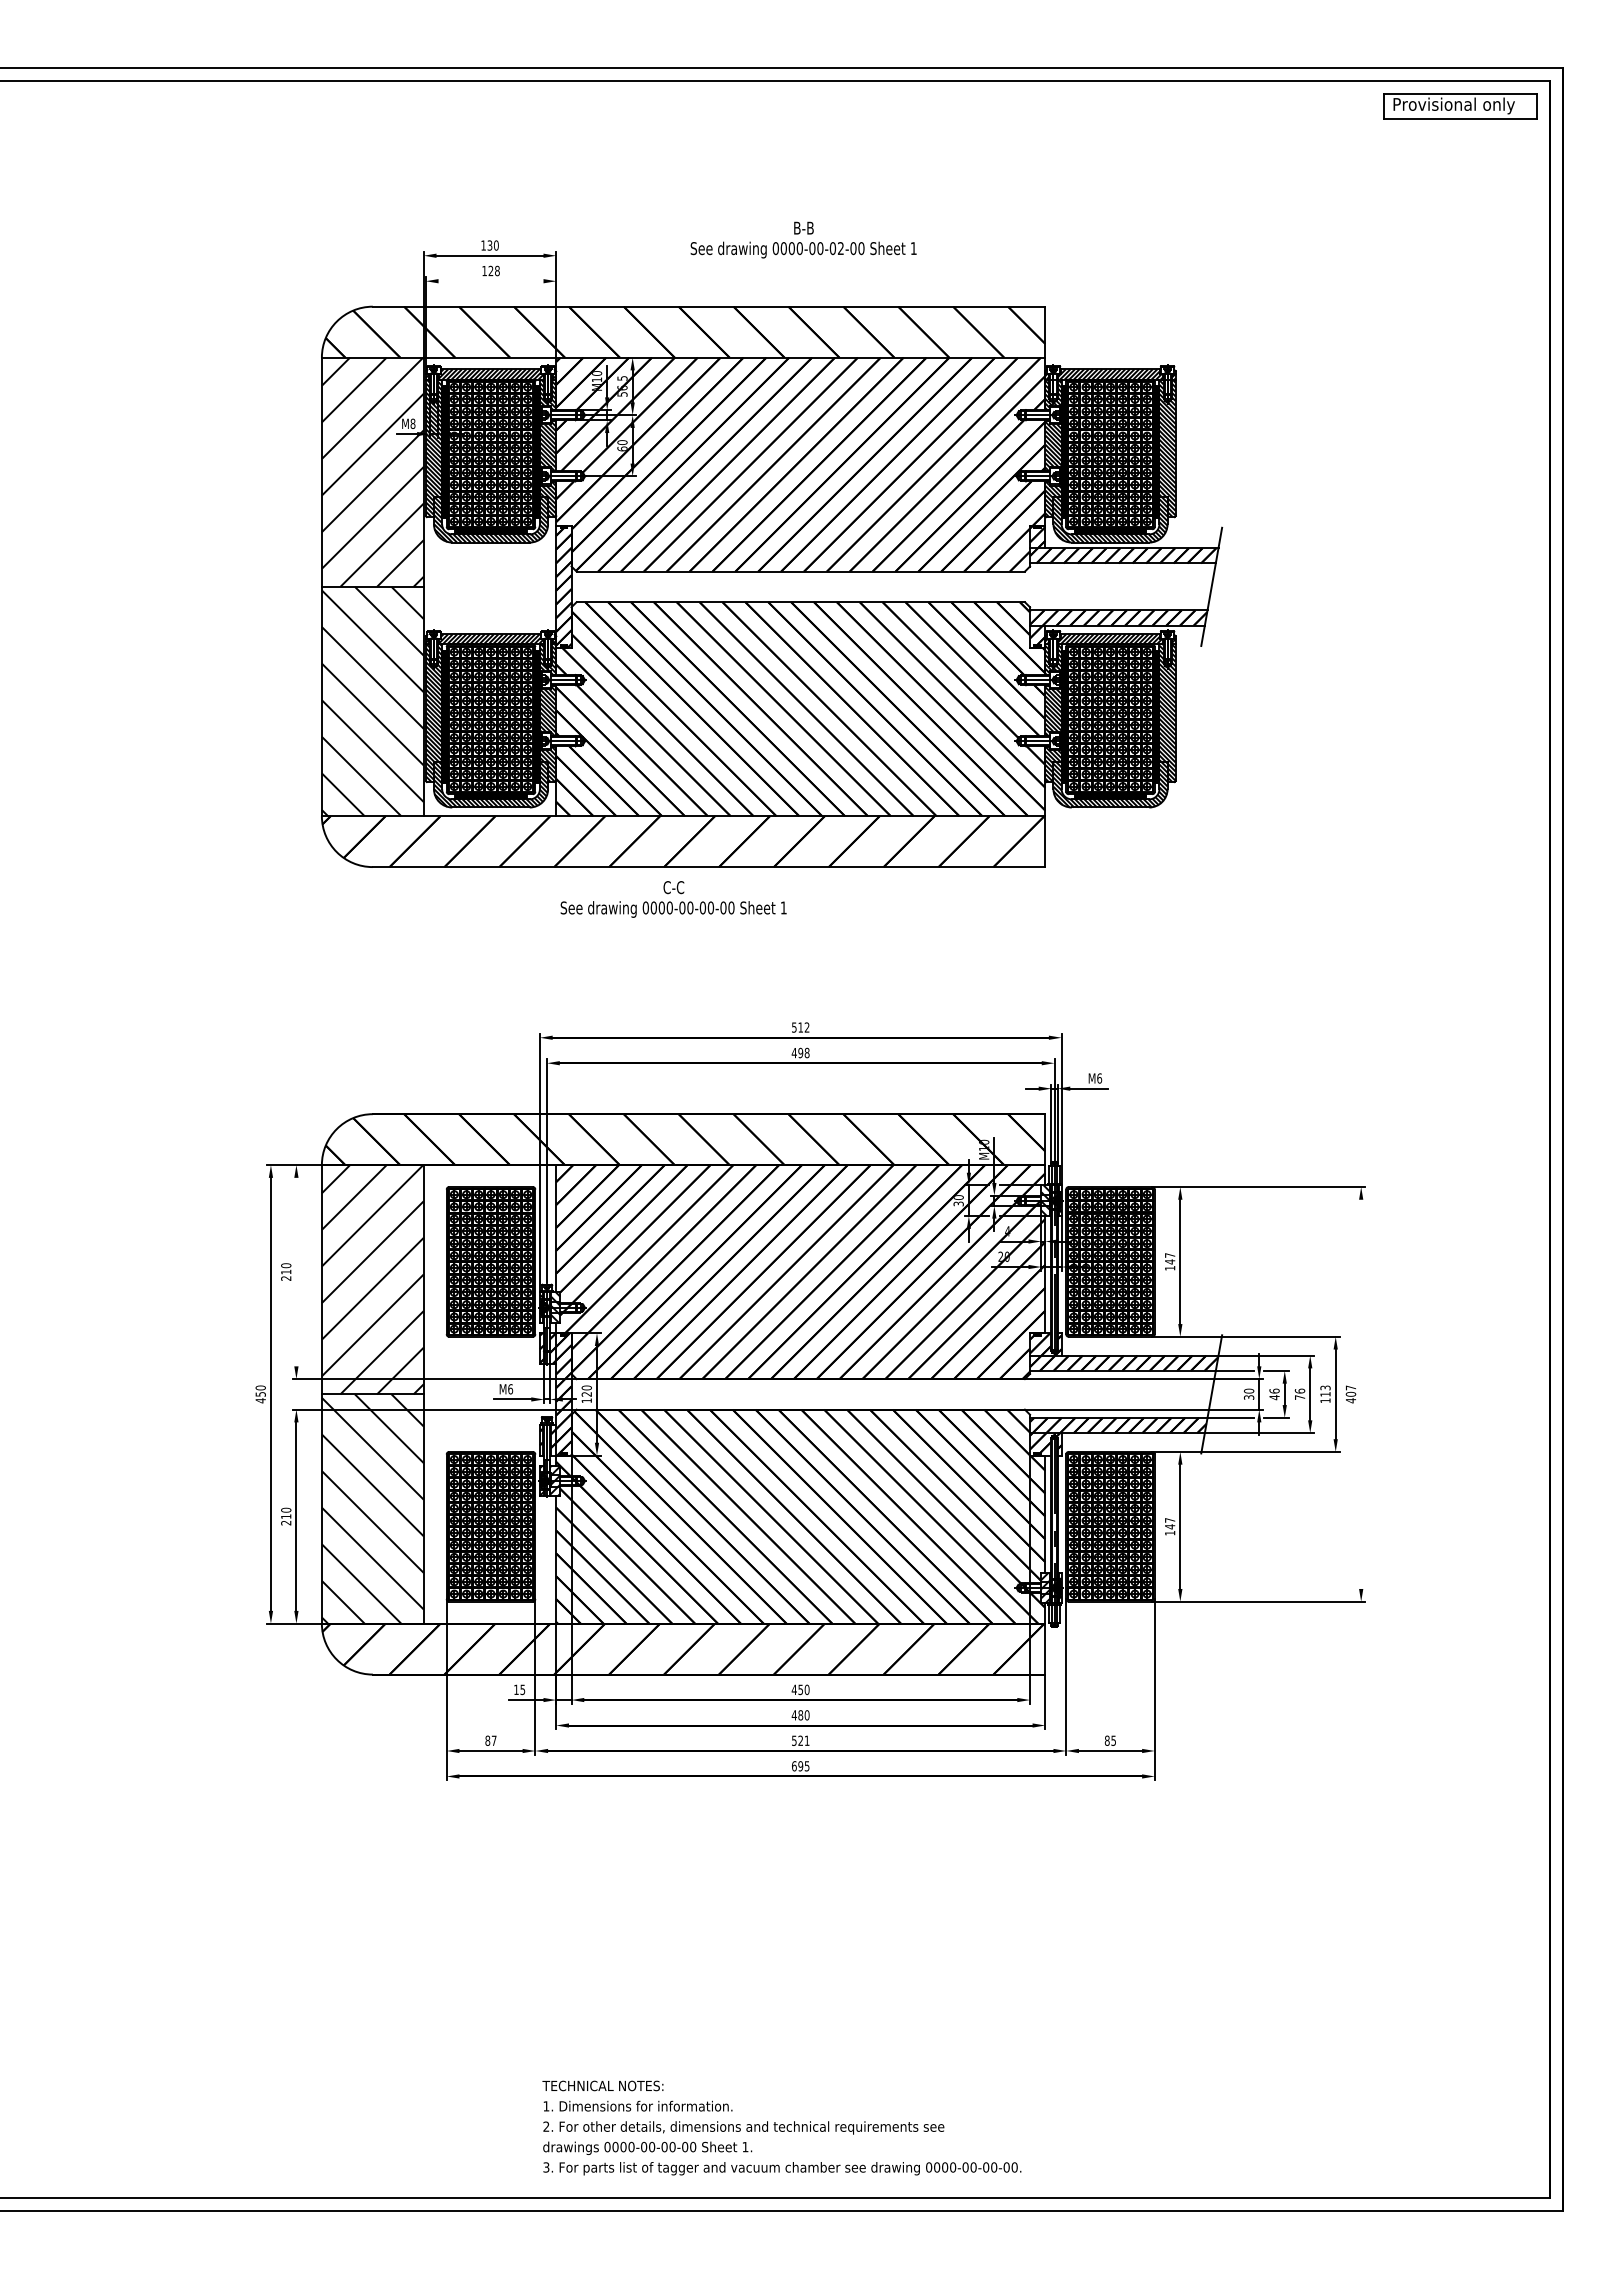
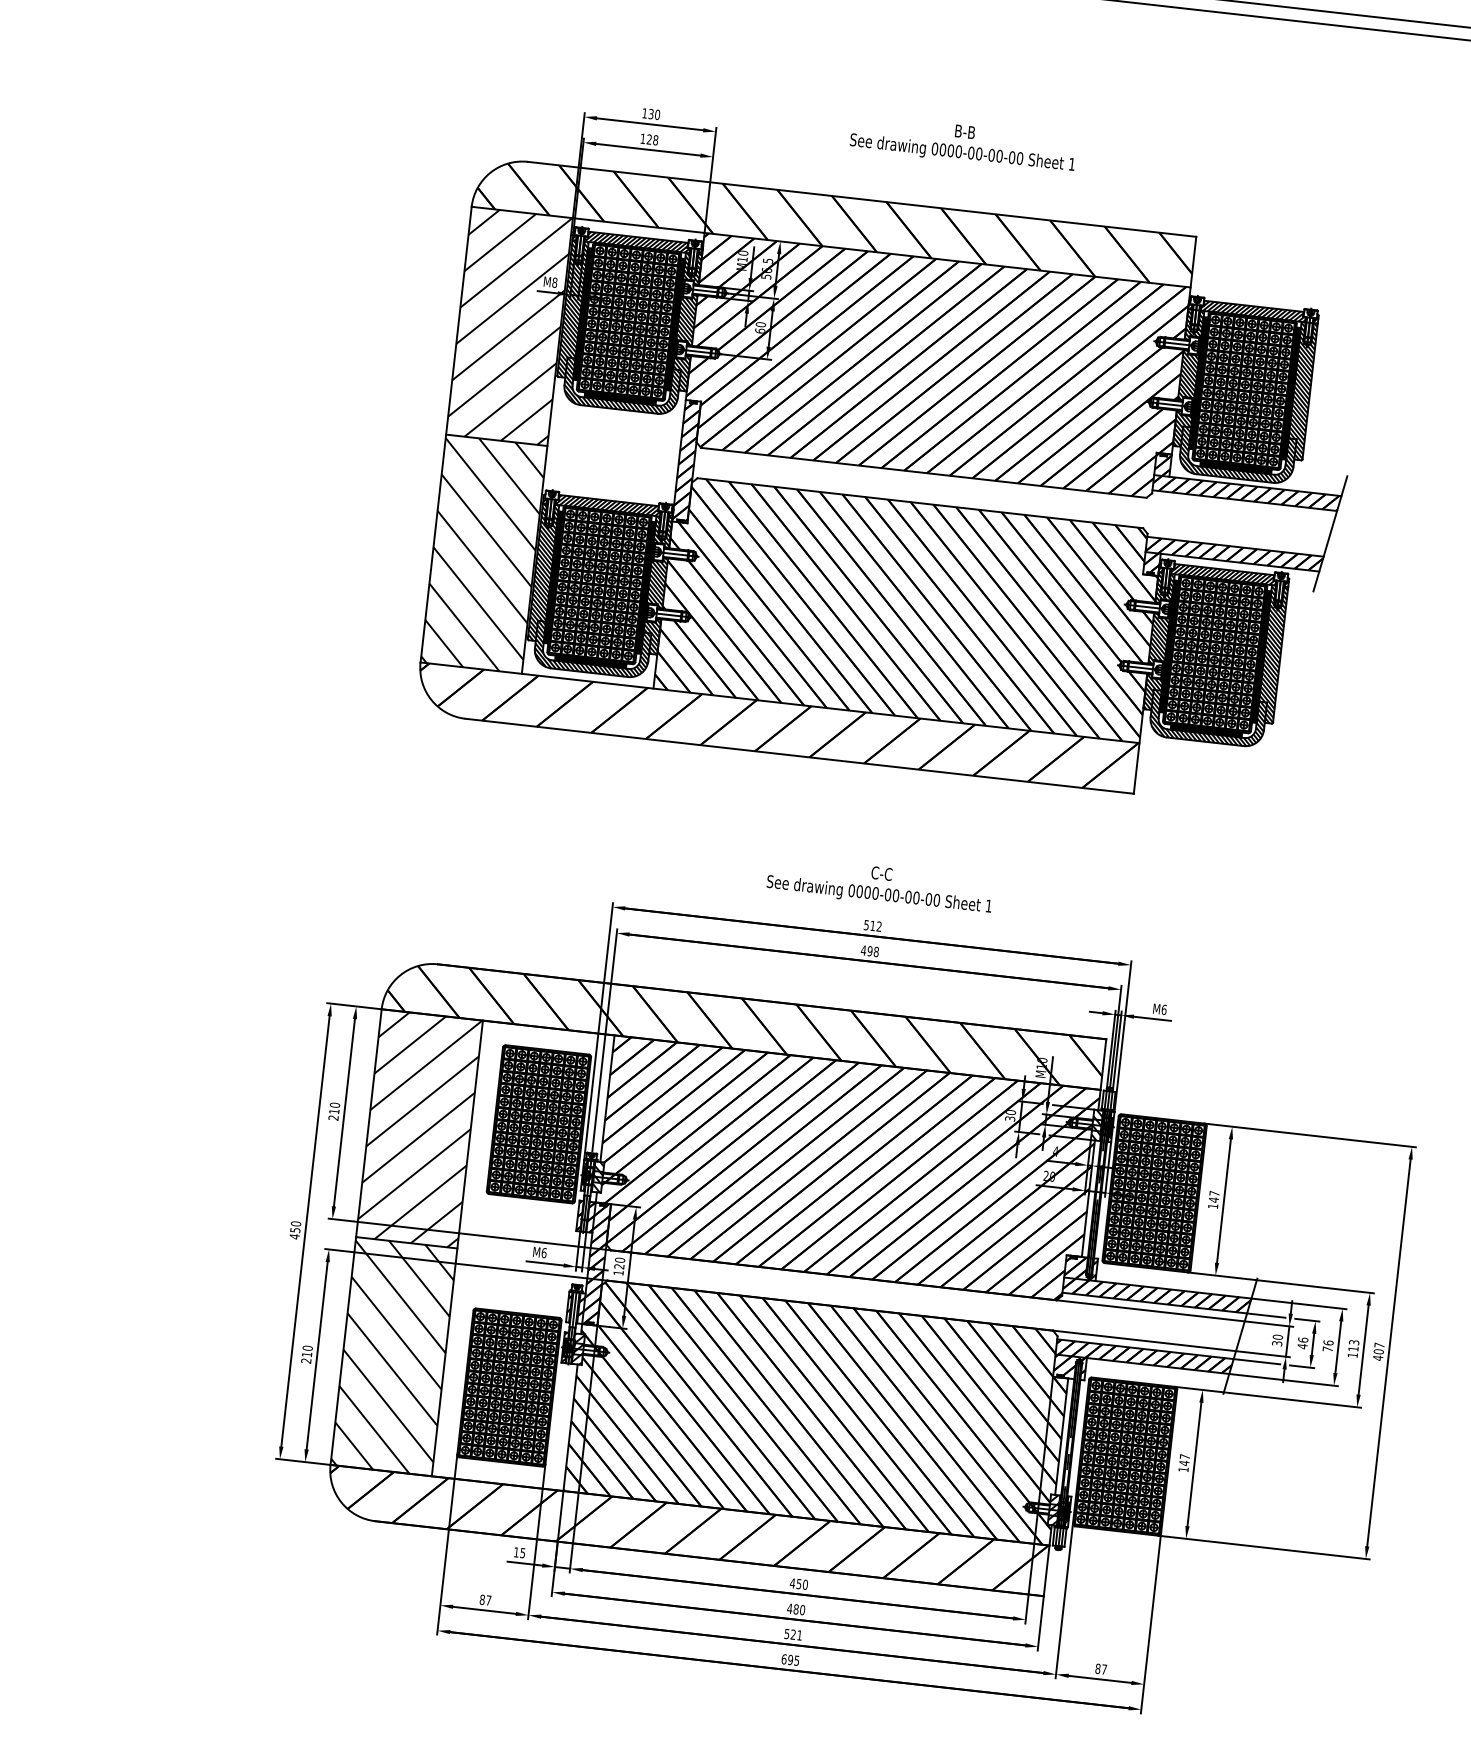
text: (840, 248) -> (999, 156), 0000-00-02-00 -> 0000-00-00-00
line: (490, 281) -> (647, 149), added
text: (673, 899) -> (880, 885), moved
line: (296, 1271) -> (344, 1112), added
line: (1361, 1393) -> (1389, 1352), added
text: (1113, 1740) -> (1104, 1669), 85 -> 87

